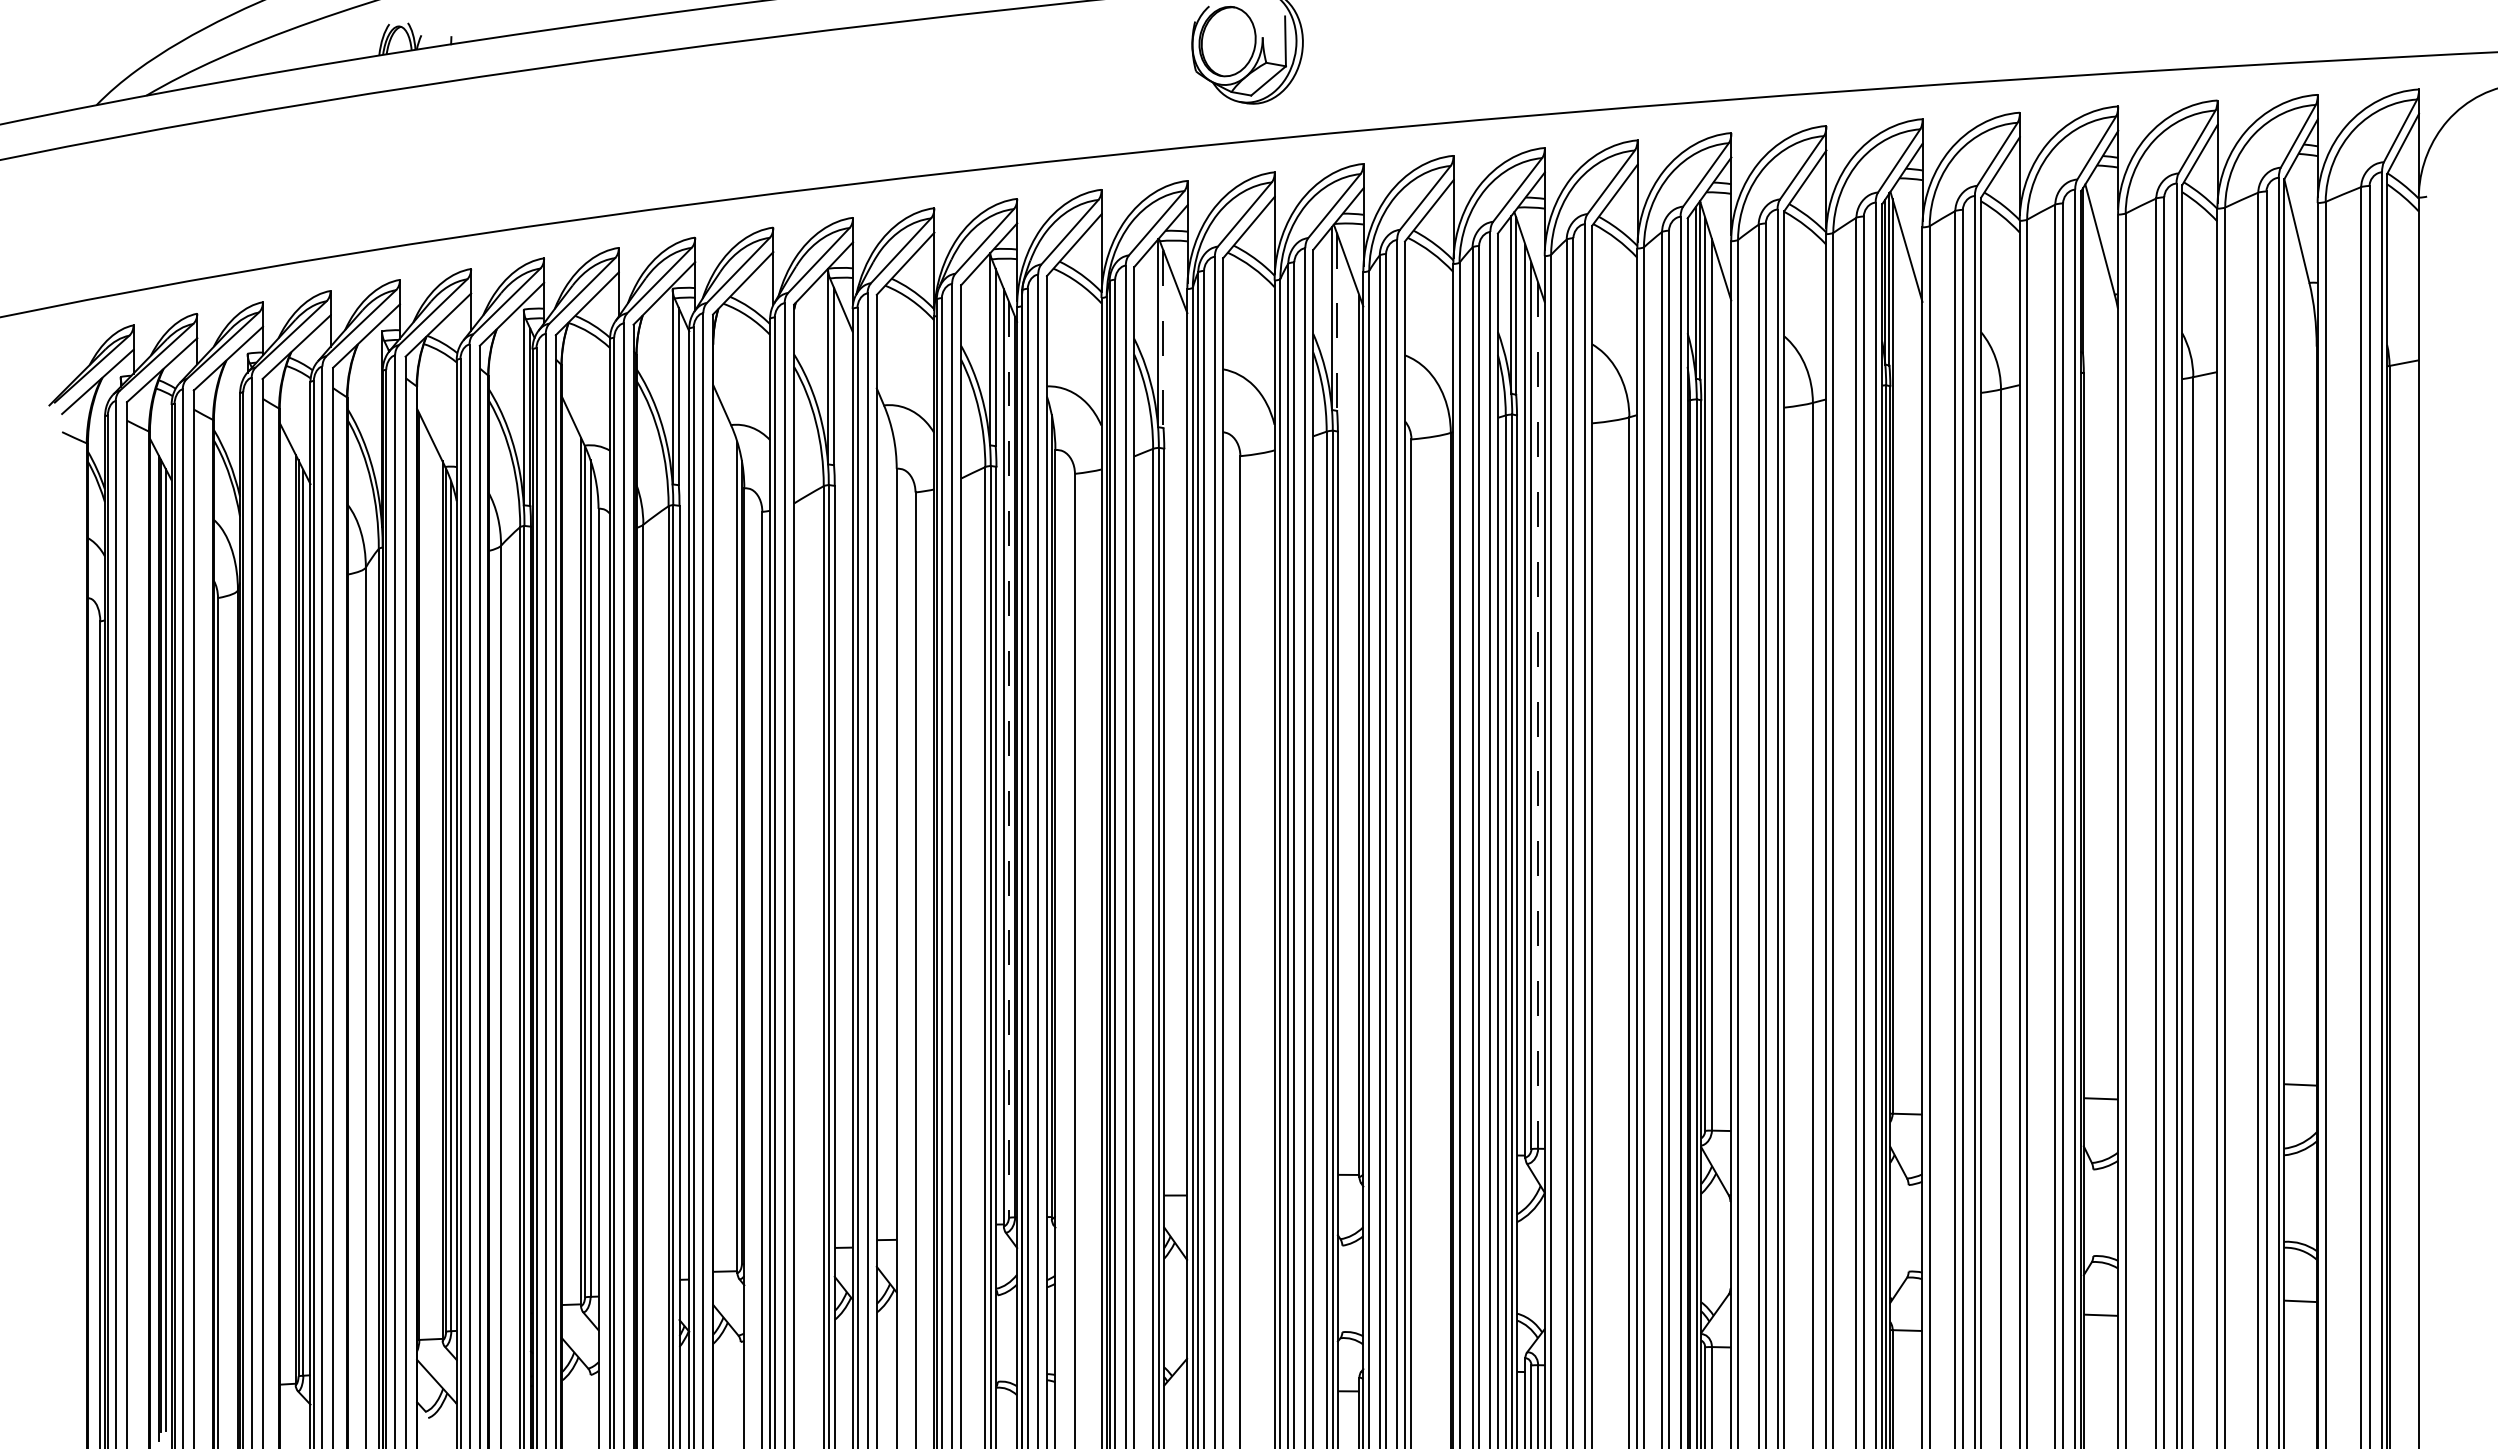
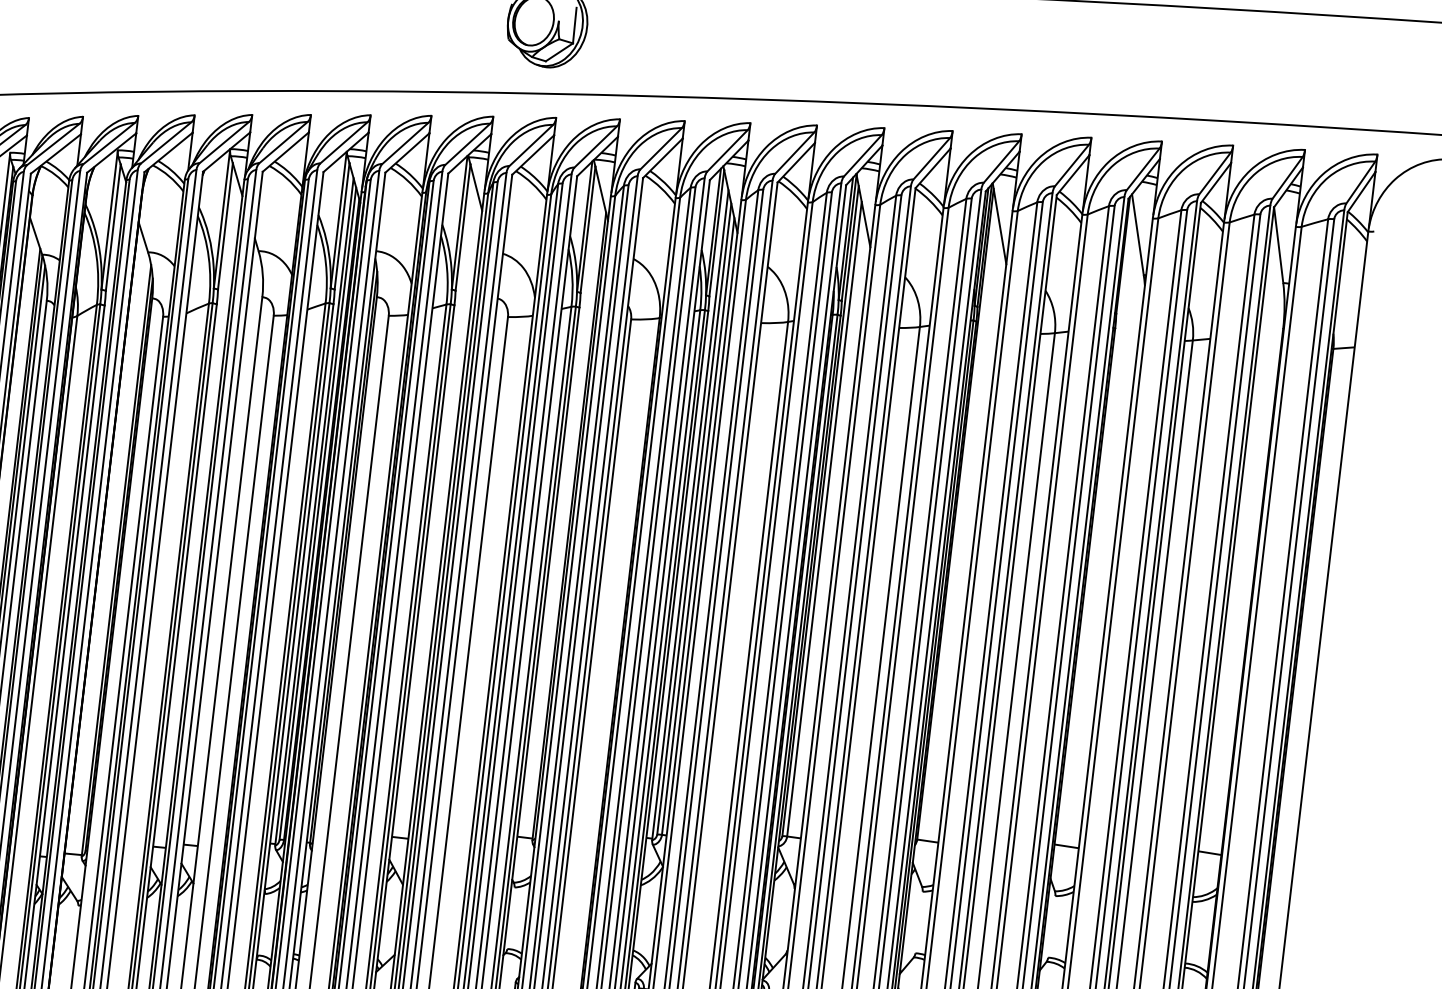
line: (1337, 322) -> (588, 230), dashed -> solid
line: (1163, 339) -> (463, 227), dashed -> solid
line: (1538, 716) -> (698, 527), dashed -> solid
line: (1008, 760) -> (317, 514), dashed -> solid

